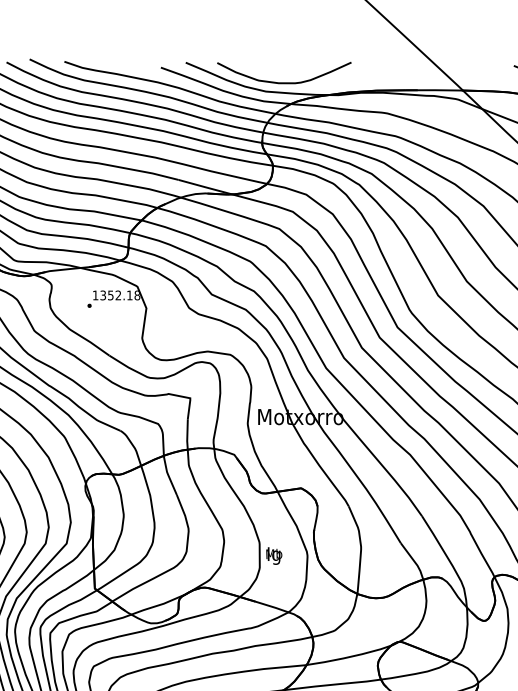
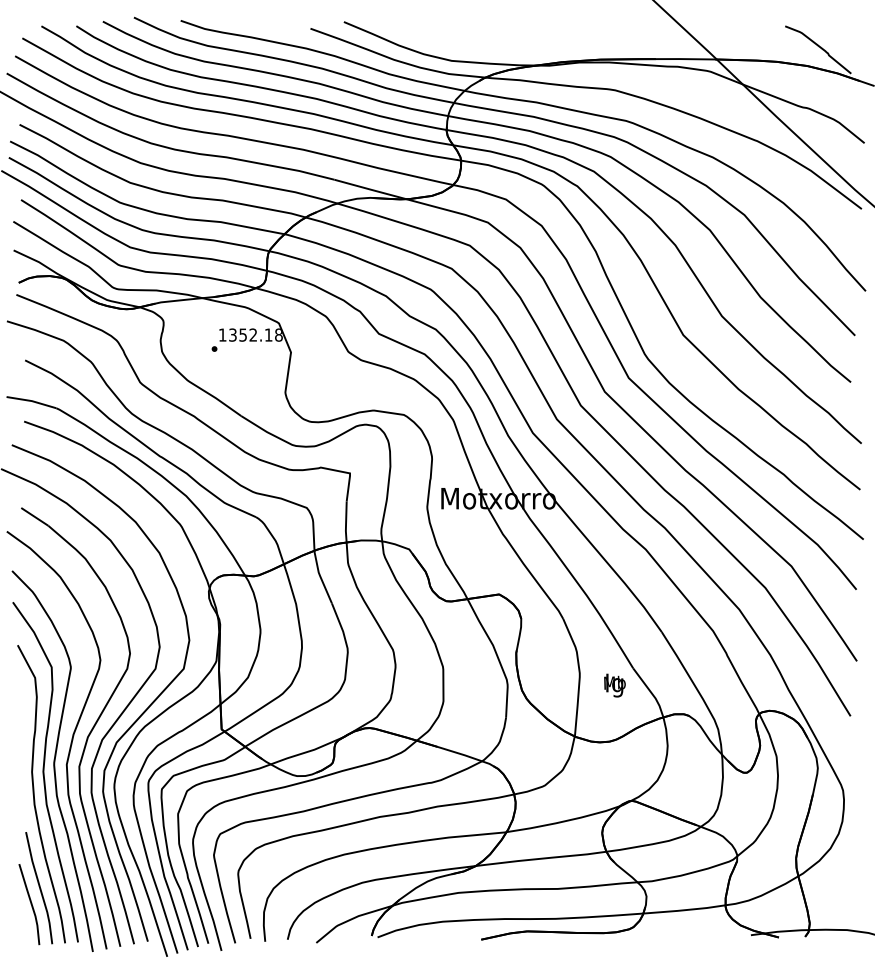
curve: (284, 82) -> (476, 48), removed
text: (273, 555) -> (614, 685), moved

